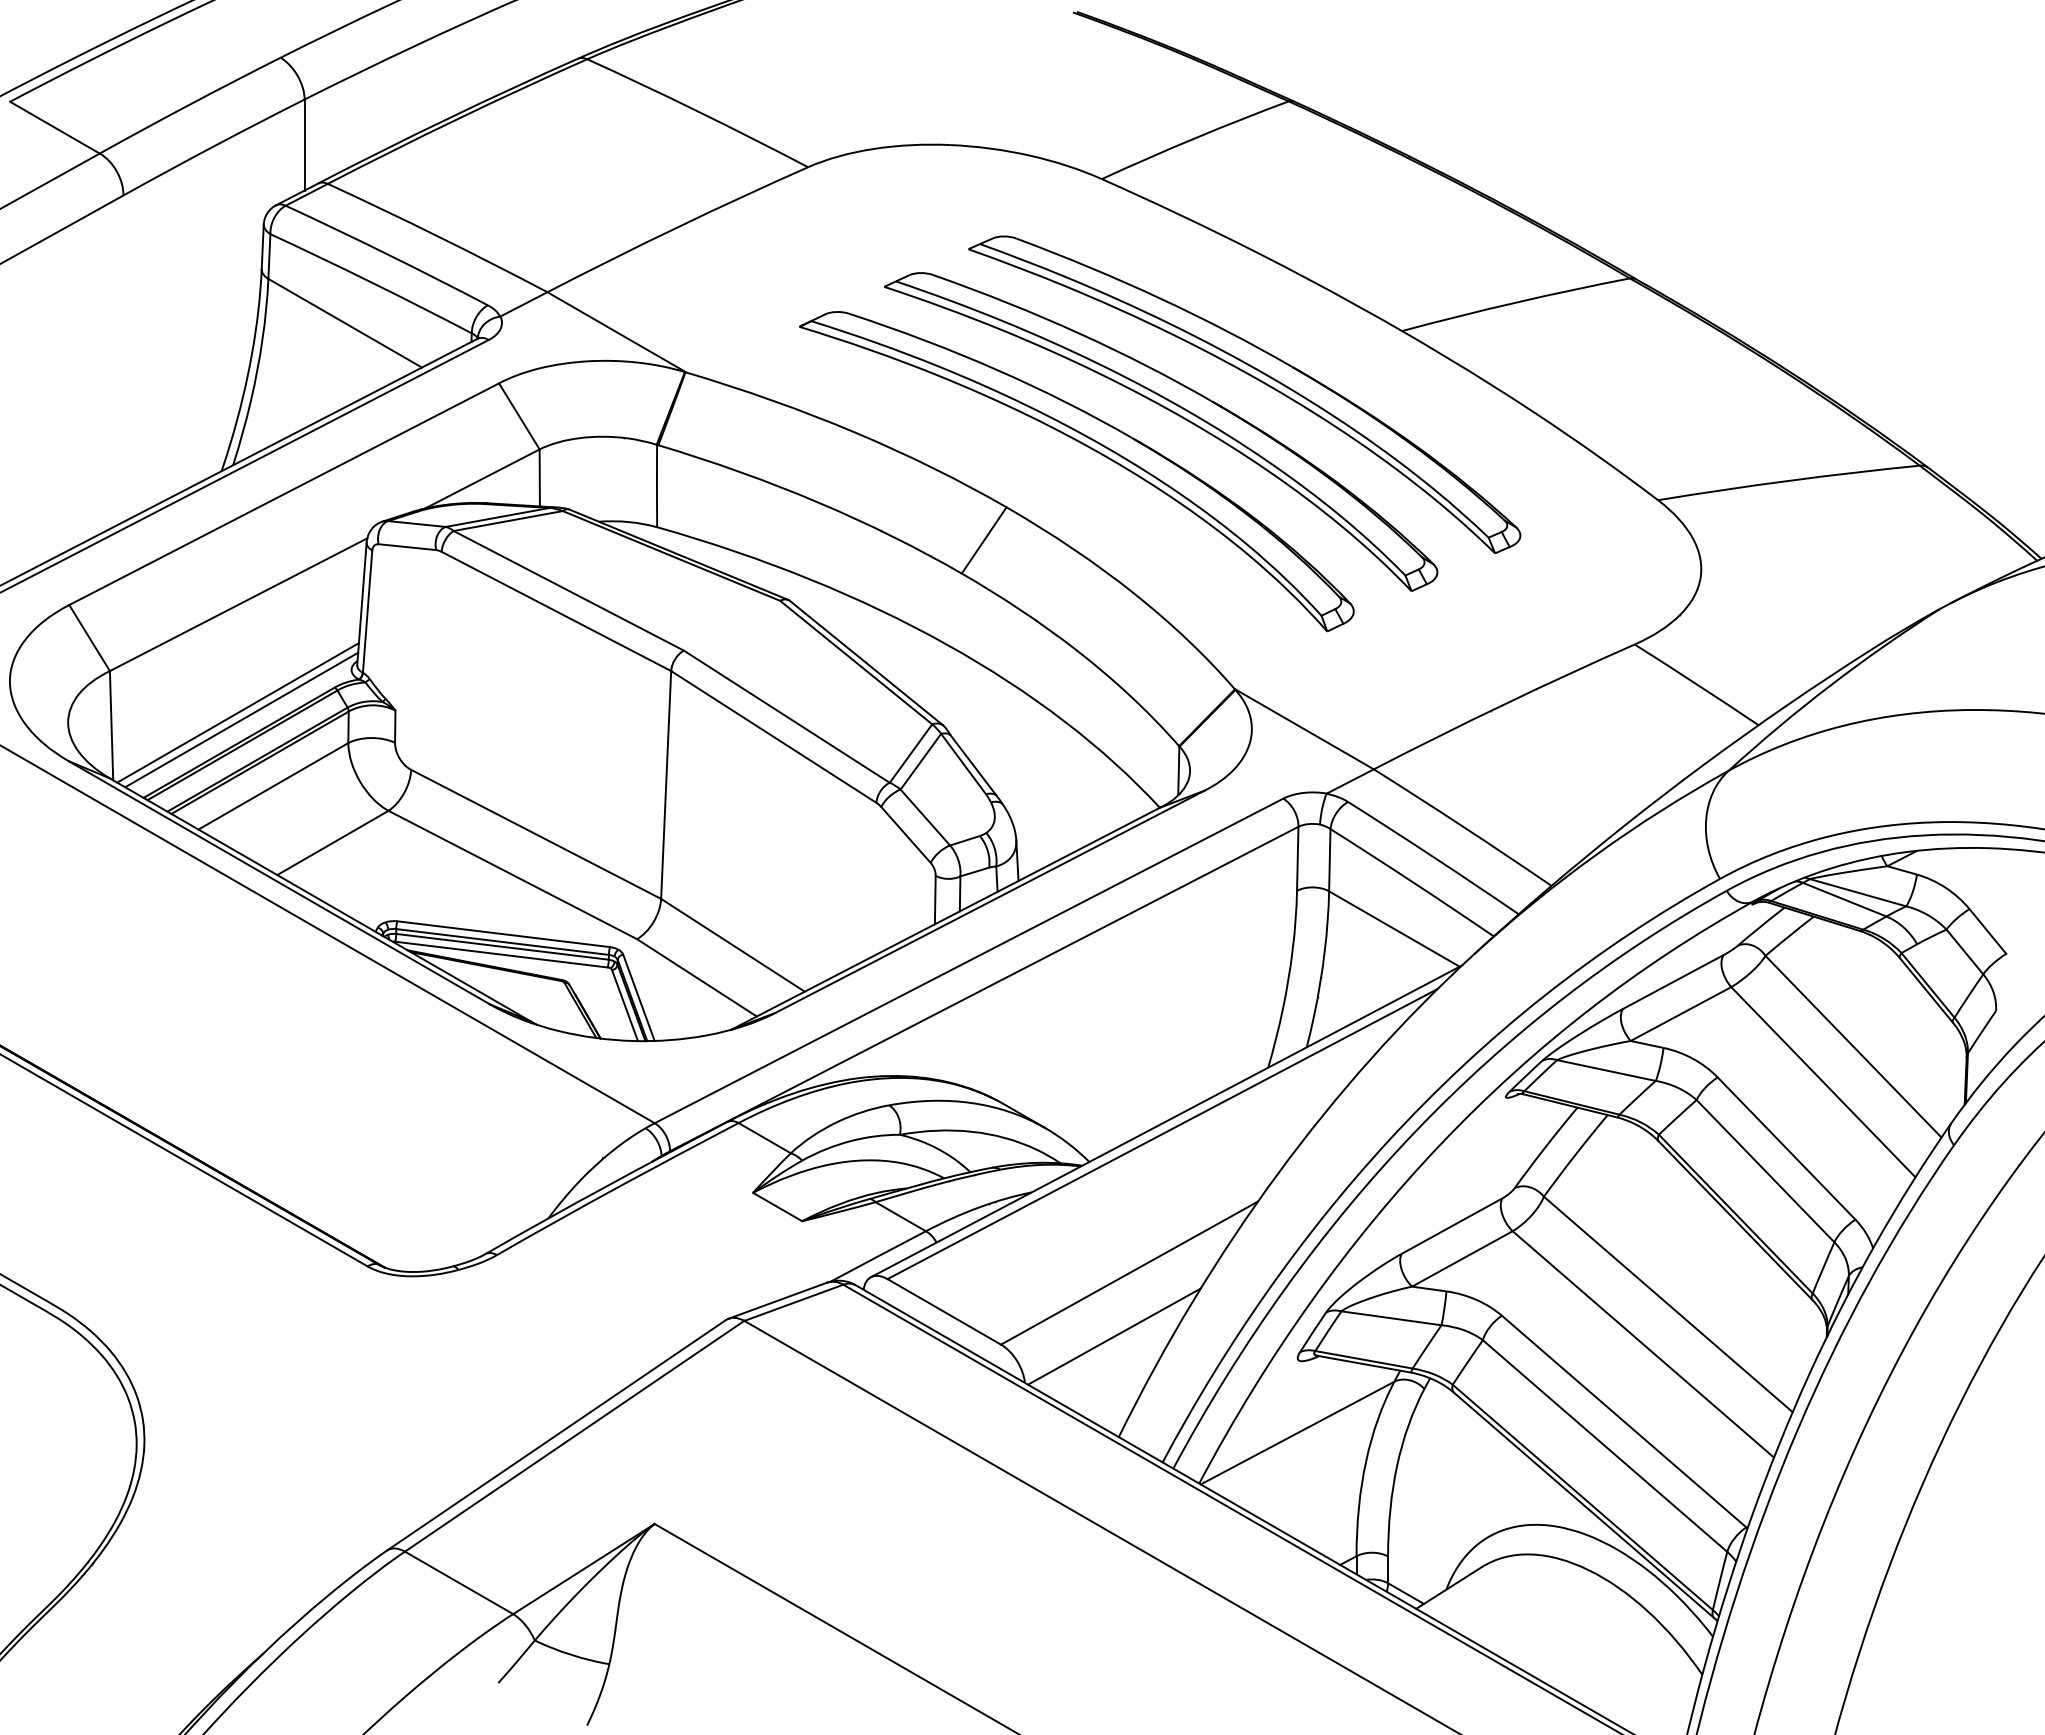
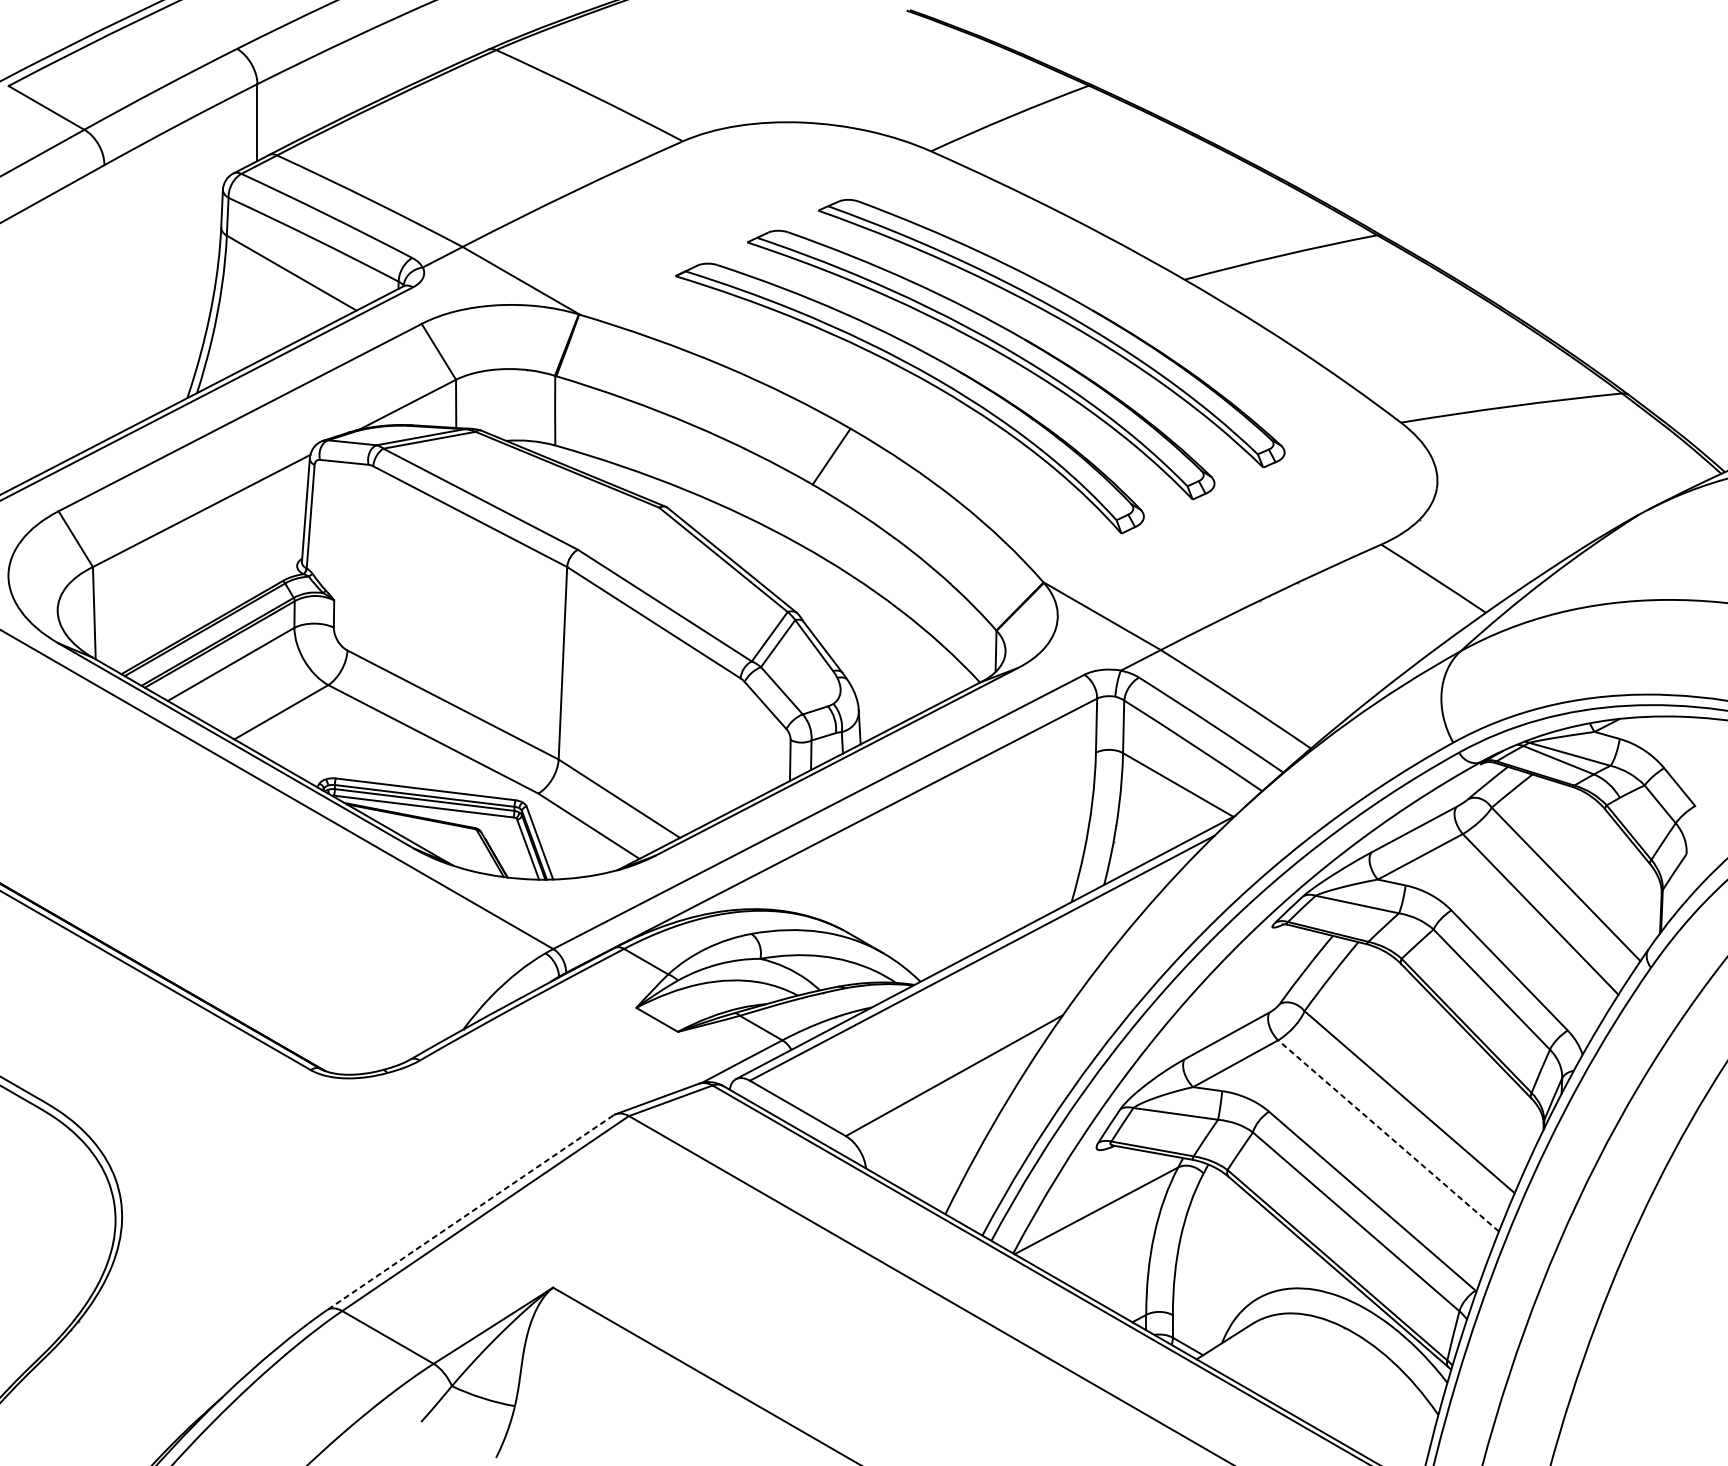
line: (237, 712) -> (200, 602), removed
line: (241, 719) -> (204, 607), removed
line: (1114, 1336) -> (941, 1129), removed
line: (1643, 1344) -> (1388, 1136), solid -> dashed
line: (556, 1435) -> (470, 1212), solid -> dashed

